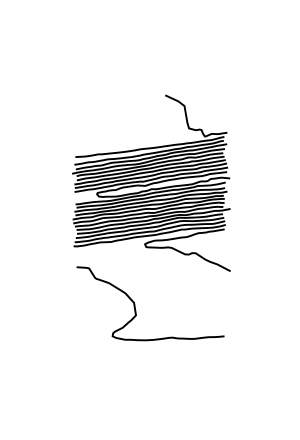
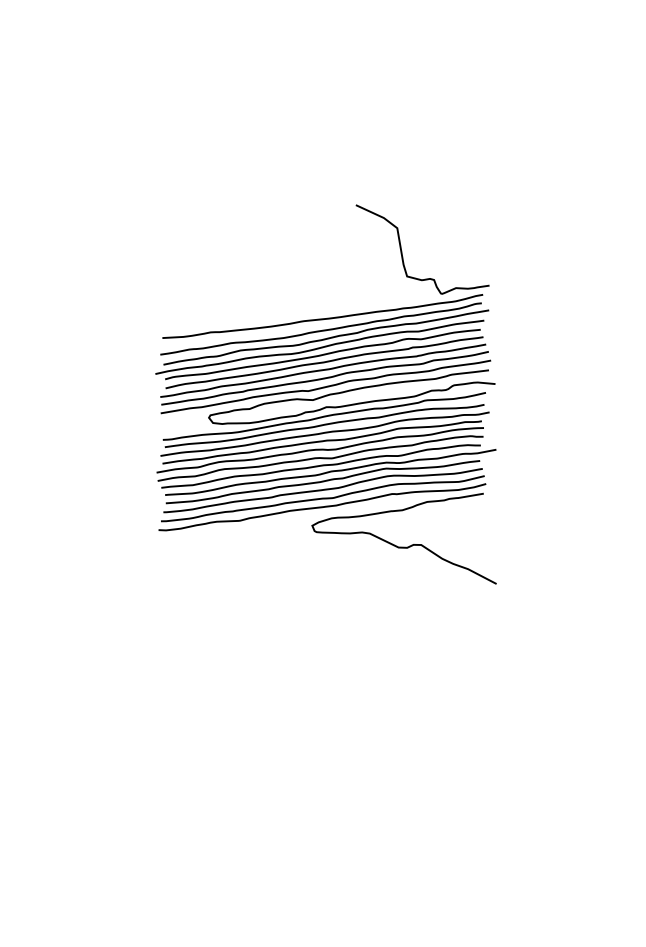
curve: (135, 303) -> (291, 653), removed

